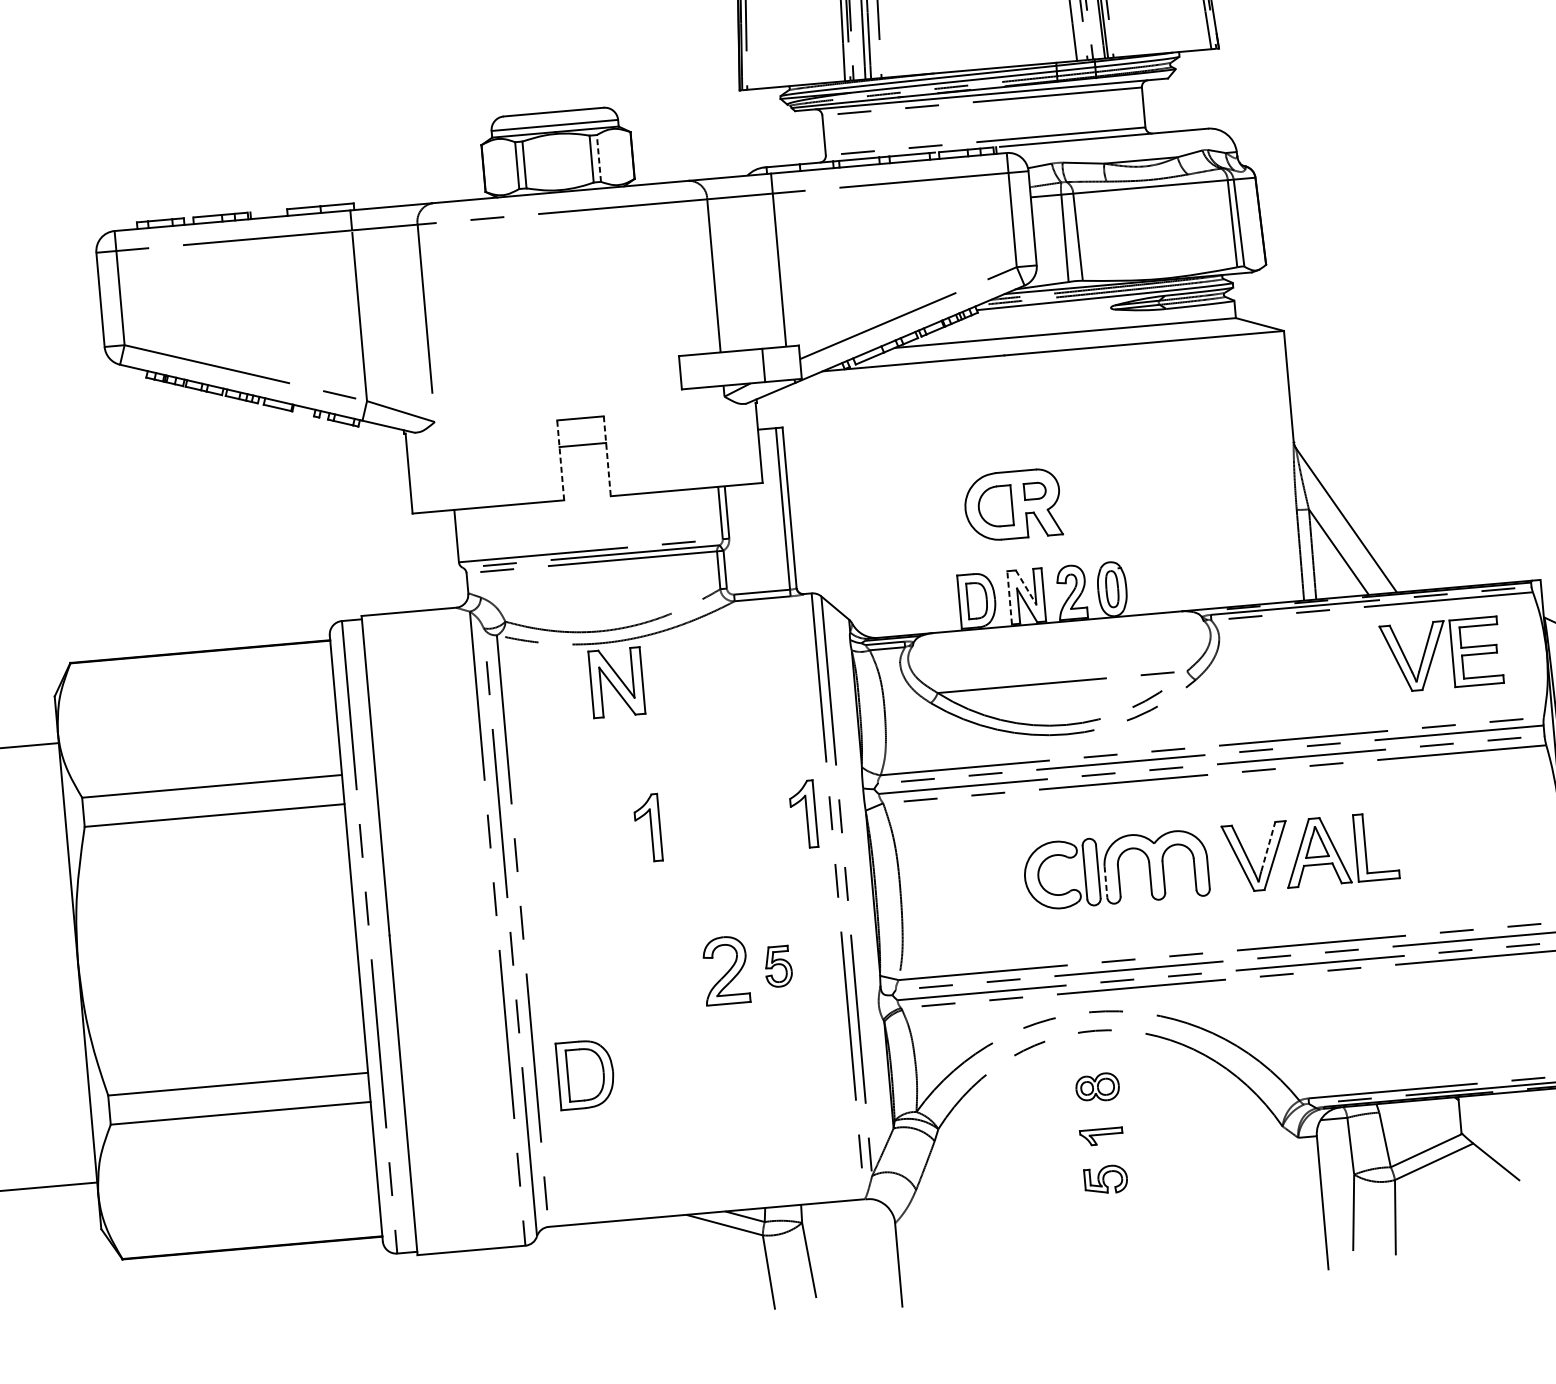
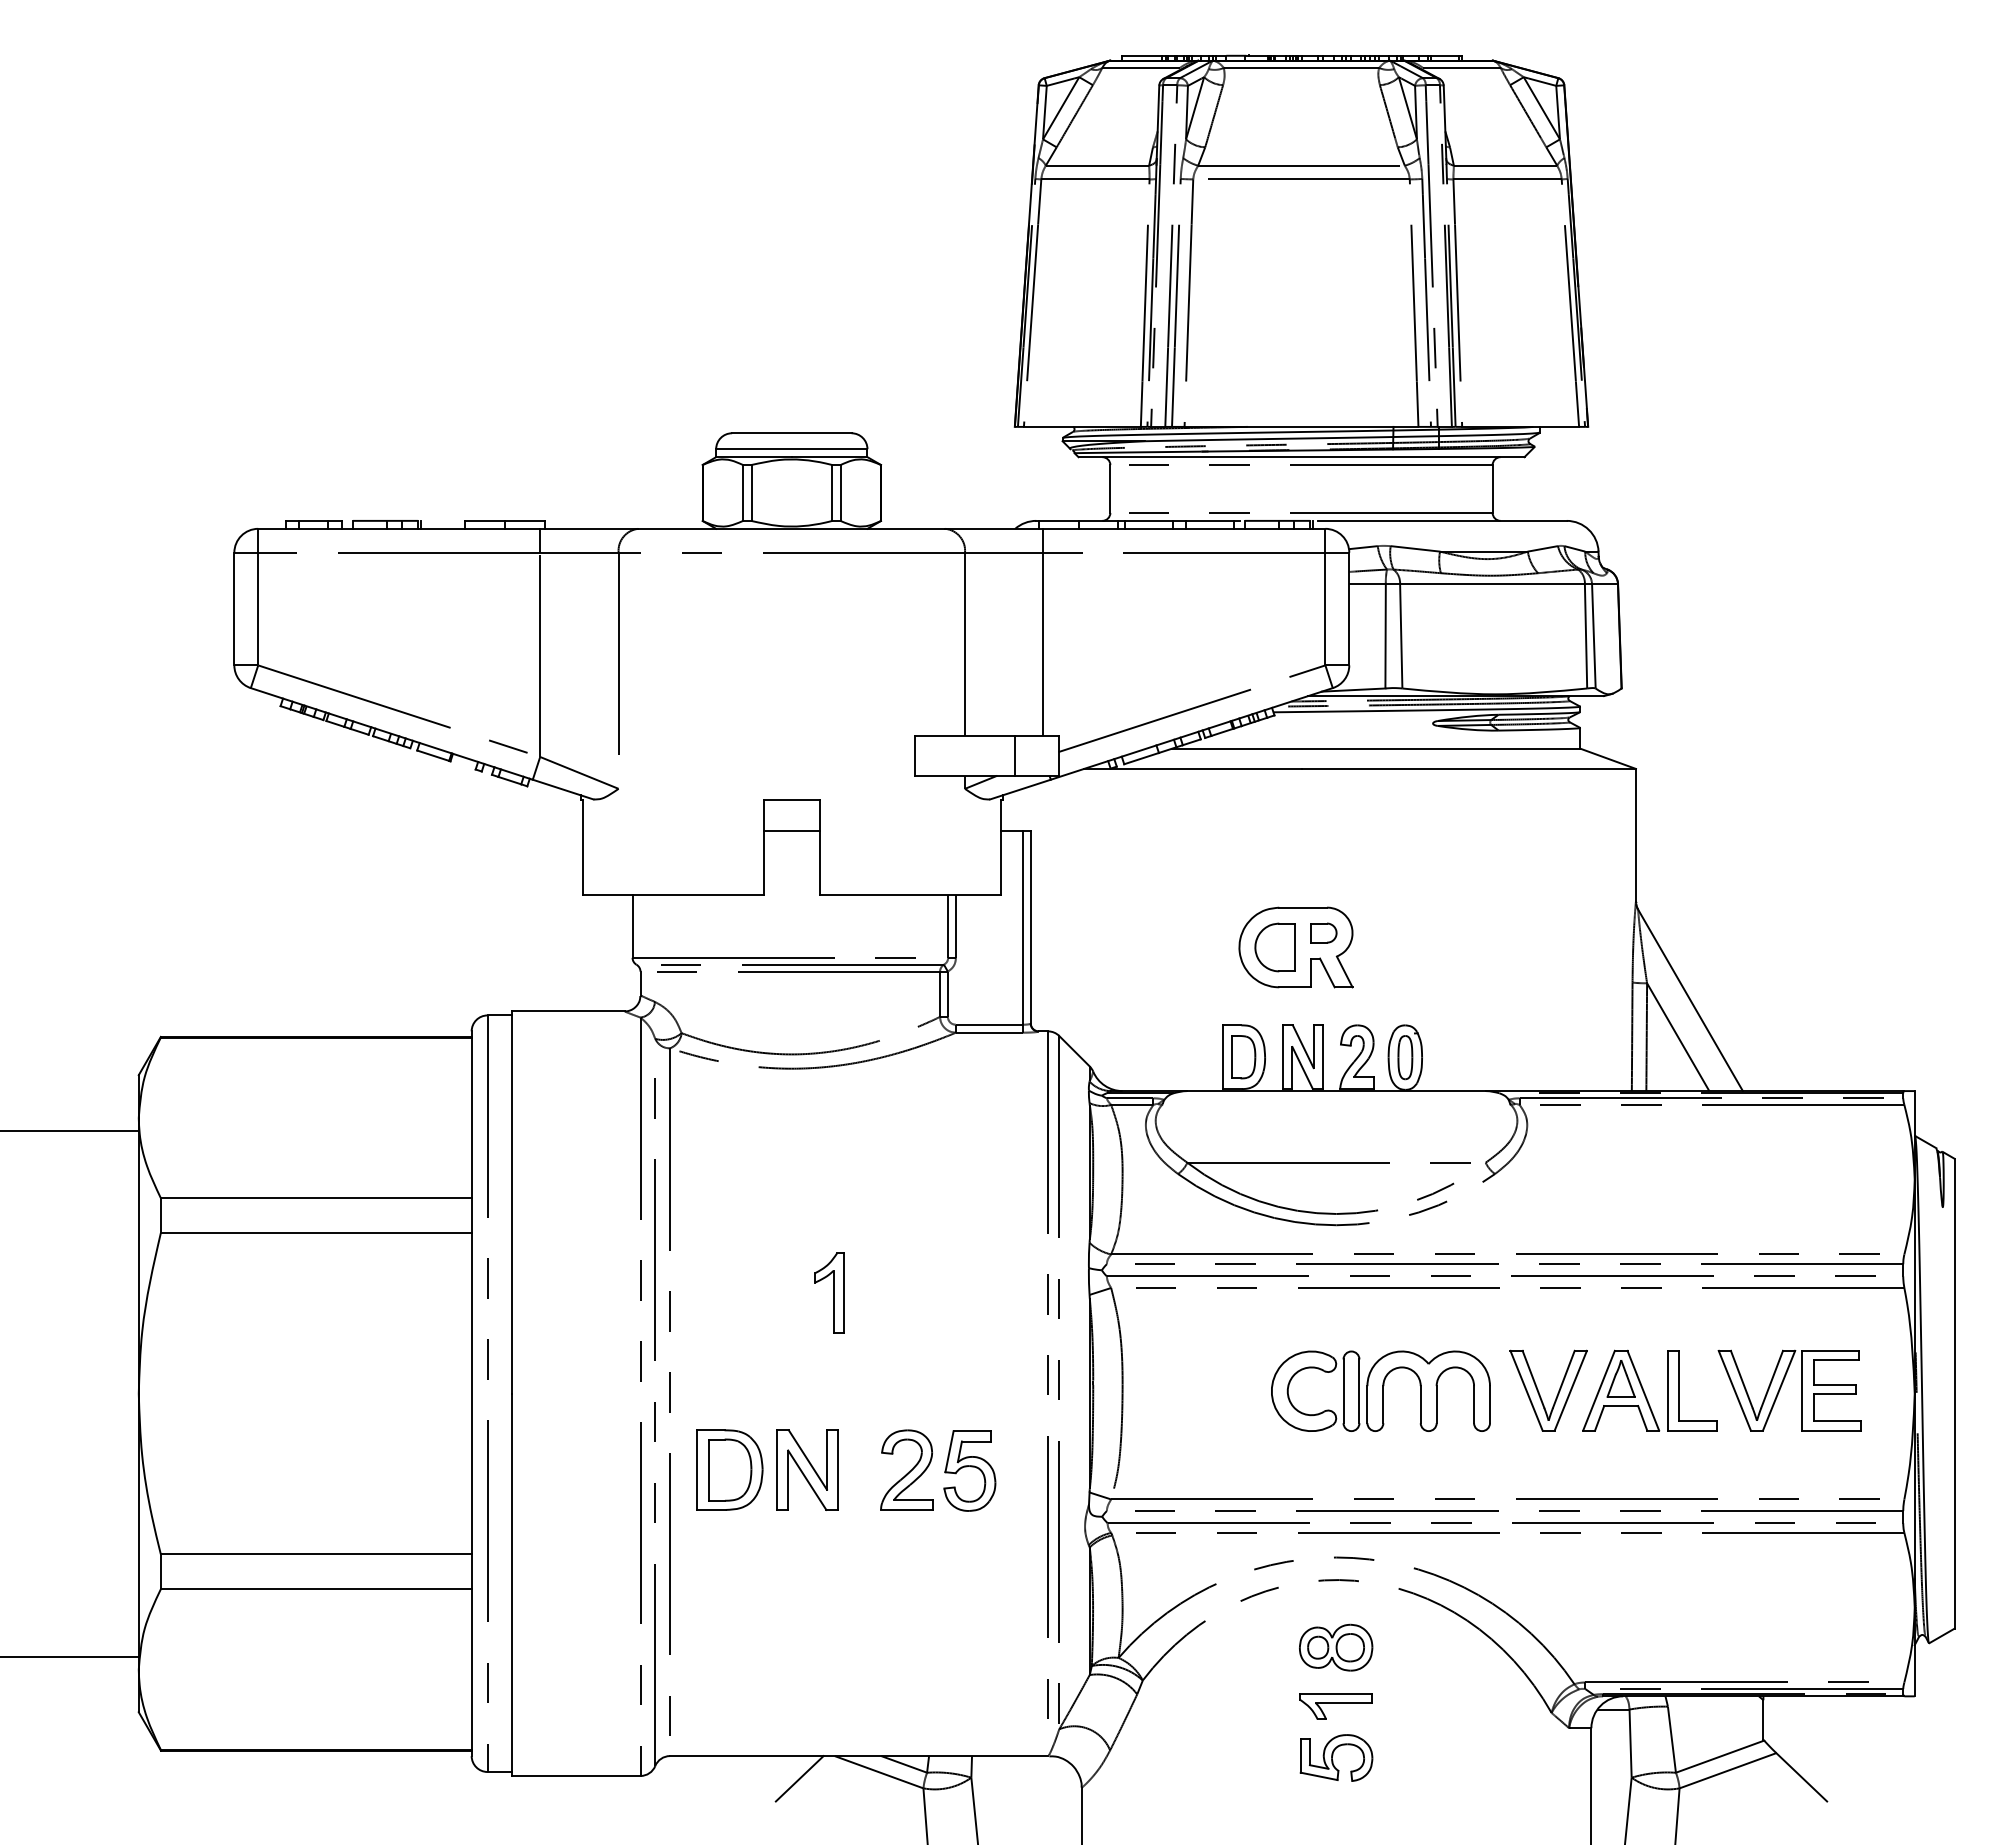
line: (598, 158) -> (840, 492), dashed -> solid
line: (607, 456) -> (819, 847), dashed -> solid
line: (560, 460) -> (763, 847), dashed -> solid
line: (1026, 587) -> (1303, 1046), dashed -> solid
line: (1009, 598) -> (1282, 1057), dashed -> solid
part: (1434, 652) -> (1781, 1387), moved
part: (616, 682) -> (807, 1469), moved
part: (803, 814) -> (1015, 1292), removed
line: (1268, 846) -> (1563, 1379), dashed -> solid
line: (1106, 881) -> (1367, 1404), dashed -> solid
part: (778, 966) -> (969, 1470), size x1.67
part: (585, 1074) -> (729, 1469), moved
part: (1097, 1087) -> (1336, 1647), size x1.43
part: (1101, 1136) -> (1335, 1706), size x1.43
part: (1105, 1179) -> (1336, 1757), size x1.43
line: (658, 1236) -> (799, 1778), added

